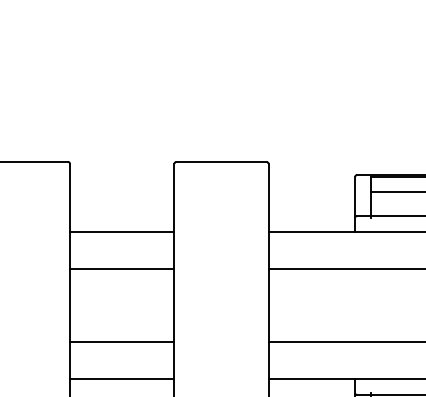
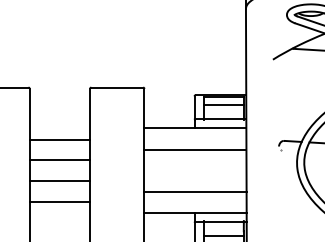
line: (121, 232) -> (59, 140), moved
line: (121, 268) -> (59, 159), moved
line: (121, 341) -> (59, 180), moved
line: (121, 379) -> (59, 202), moved

